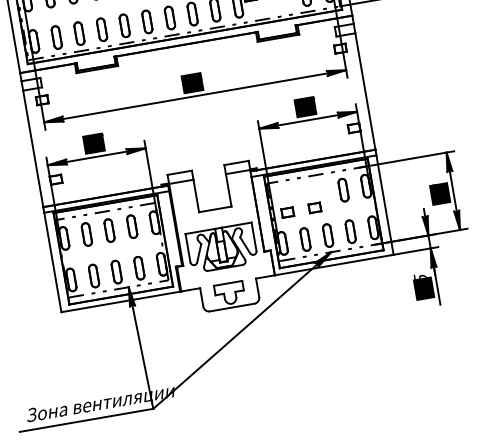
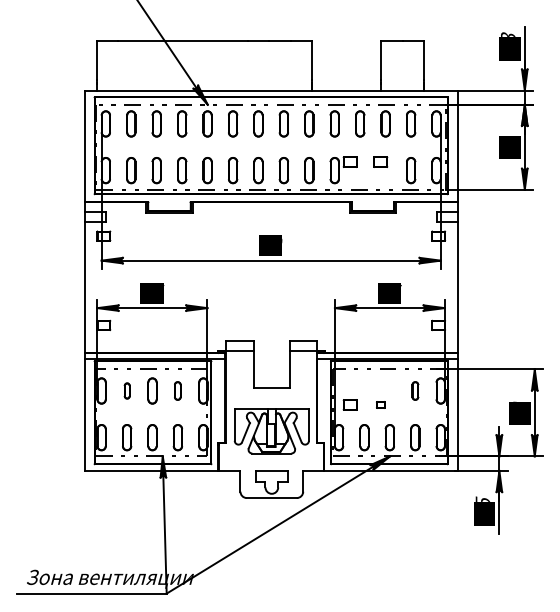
part: (343, 189) -> (415, 390), size x0.7
part: (314, 207) -> (380, 404), size x0.6
part: (131, 226) -> (177, 390), size x0.7
part: (87, 233) -> (127, 390), size x0.6

